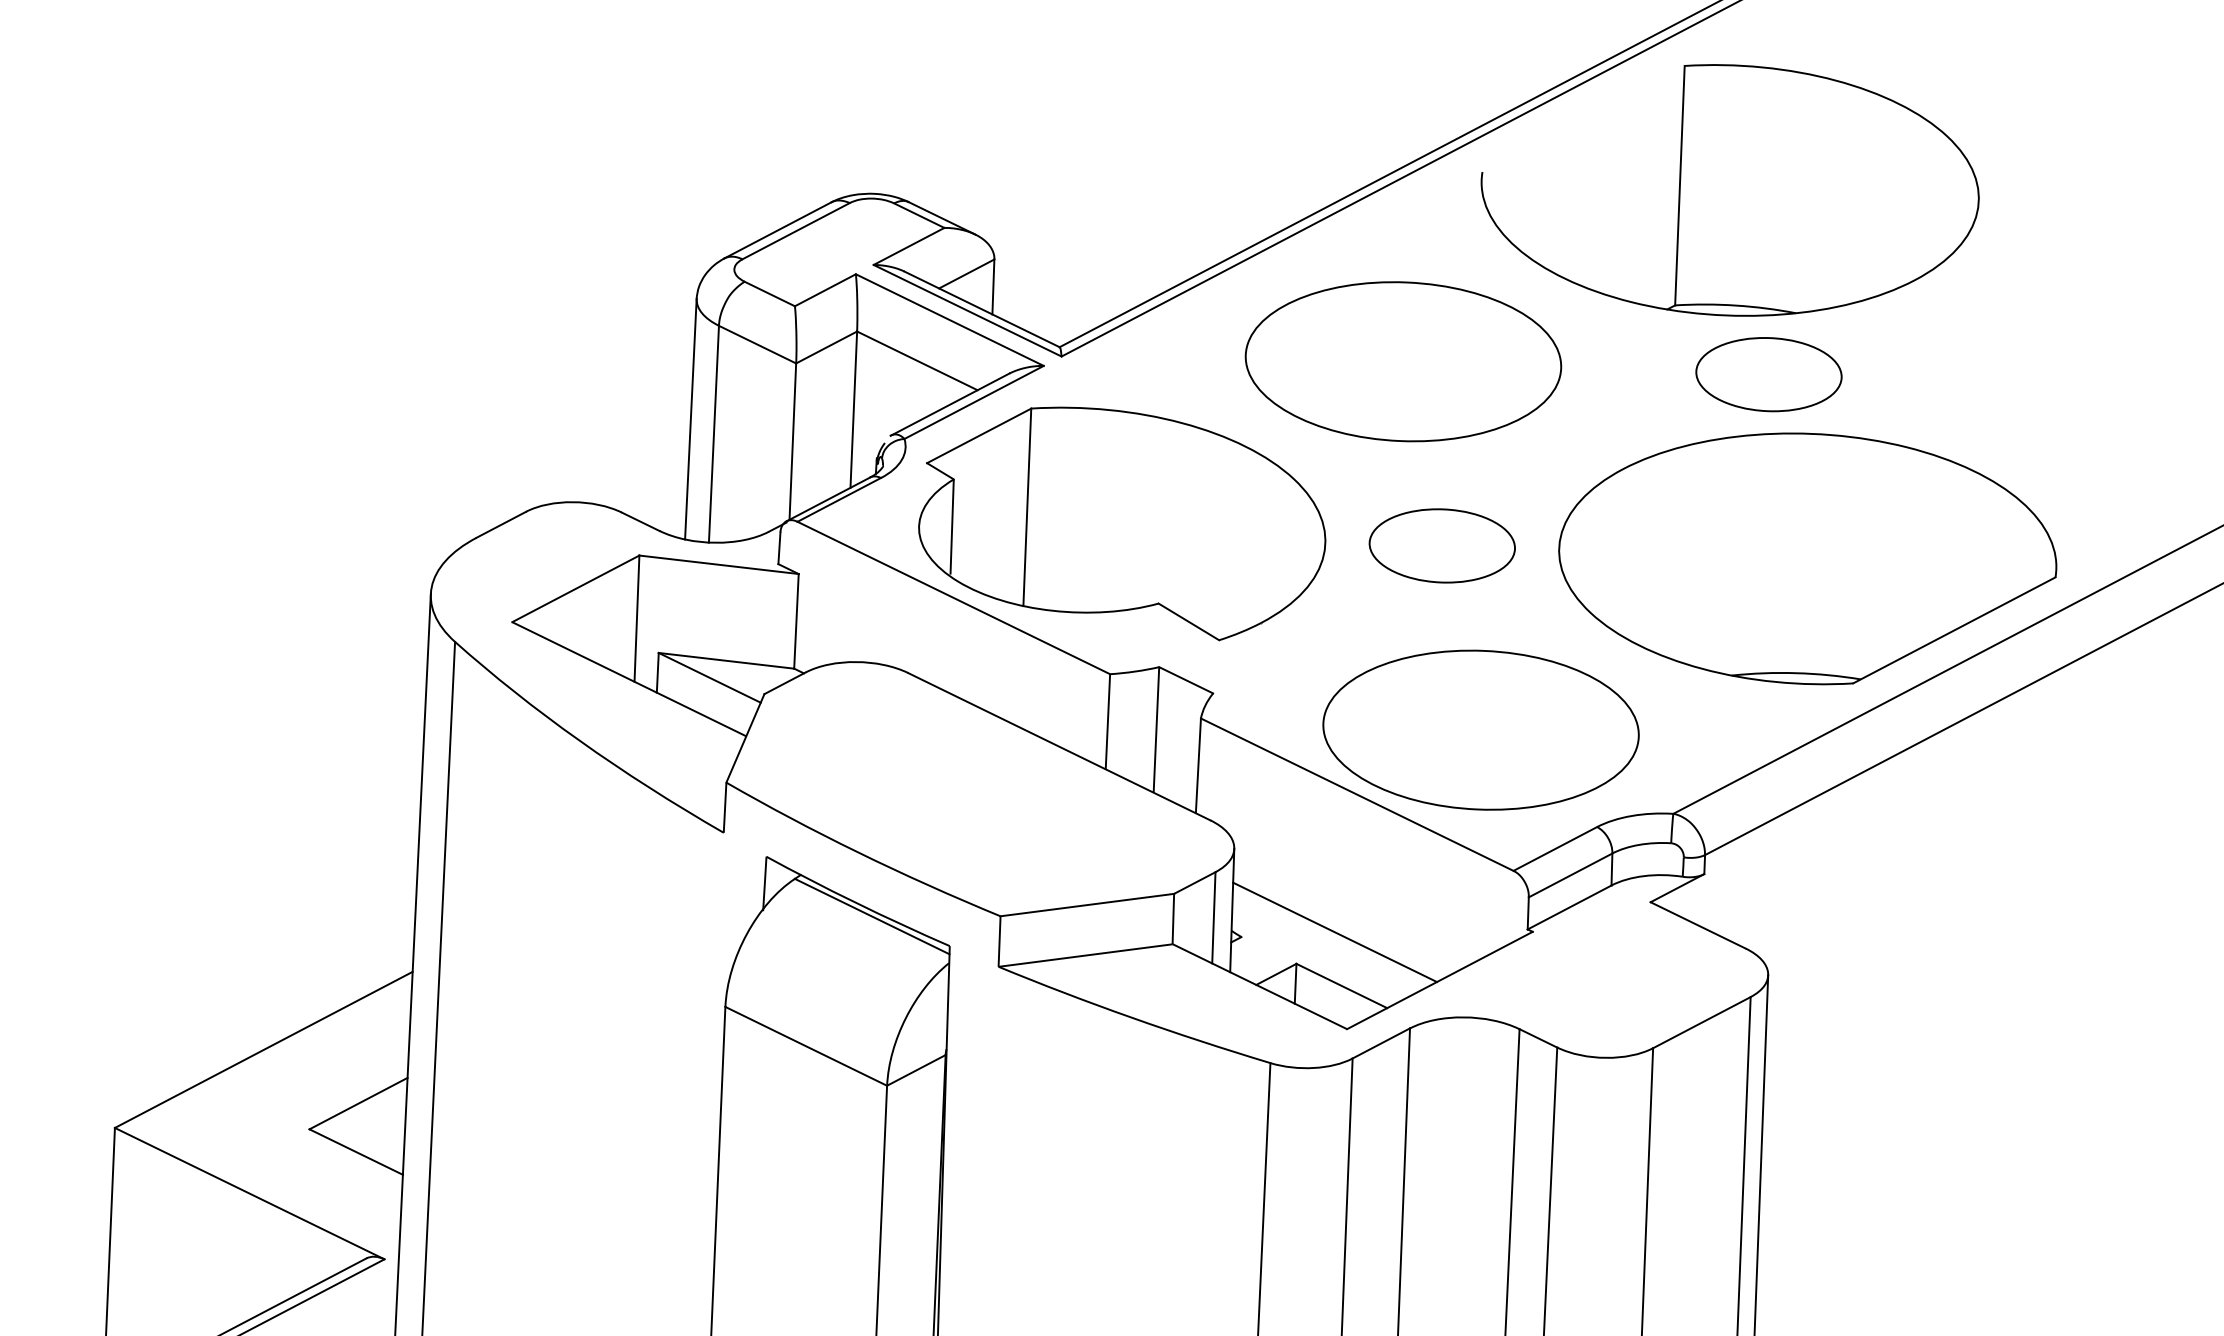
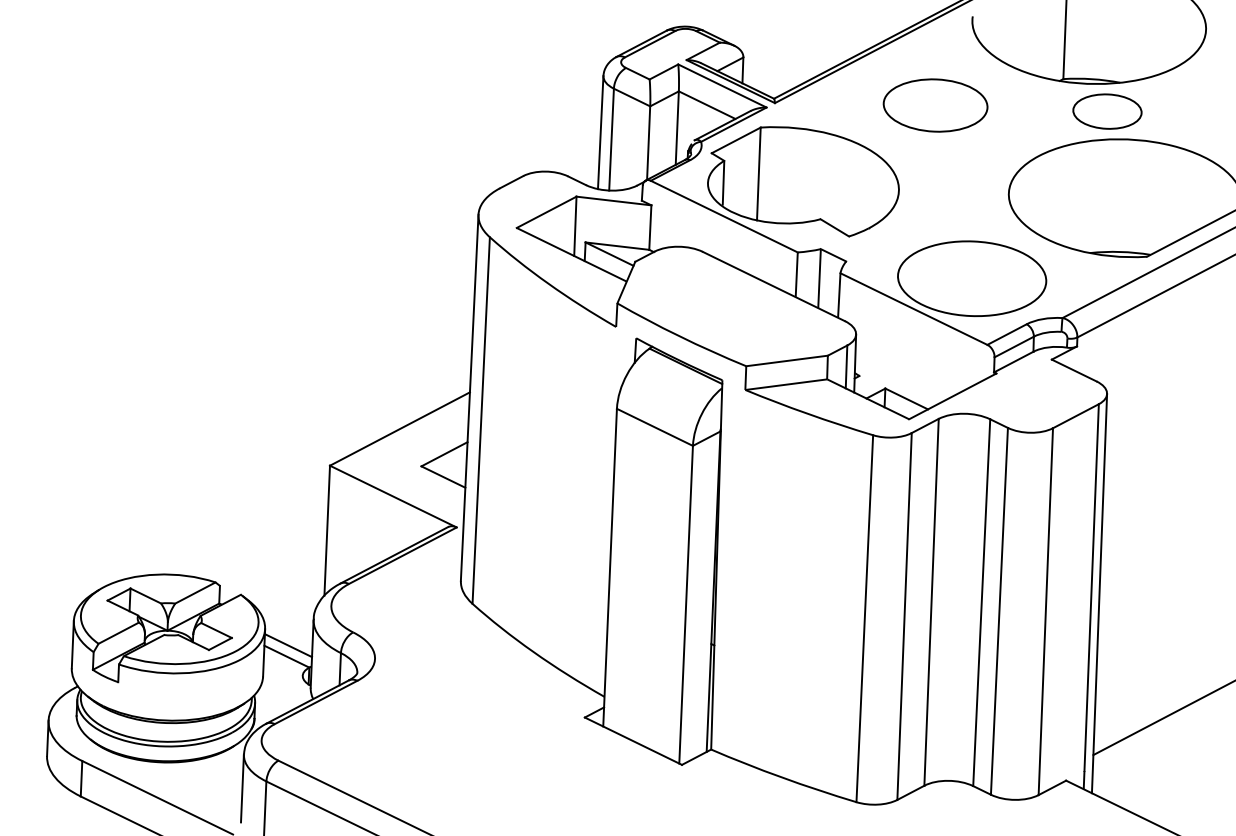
part: (1403, 361) -> (935, 105), size x0.7
part: (1441, 546) -> (953, 192), removed
line: (1335, 931) -> (903, 373), removed

